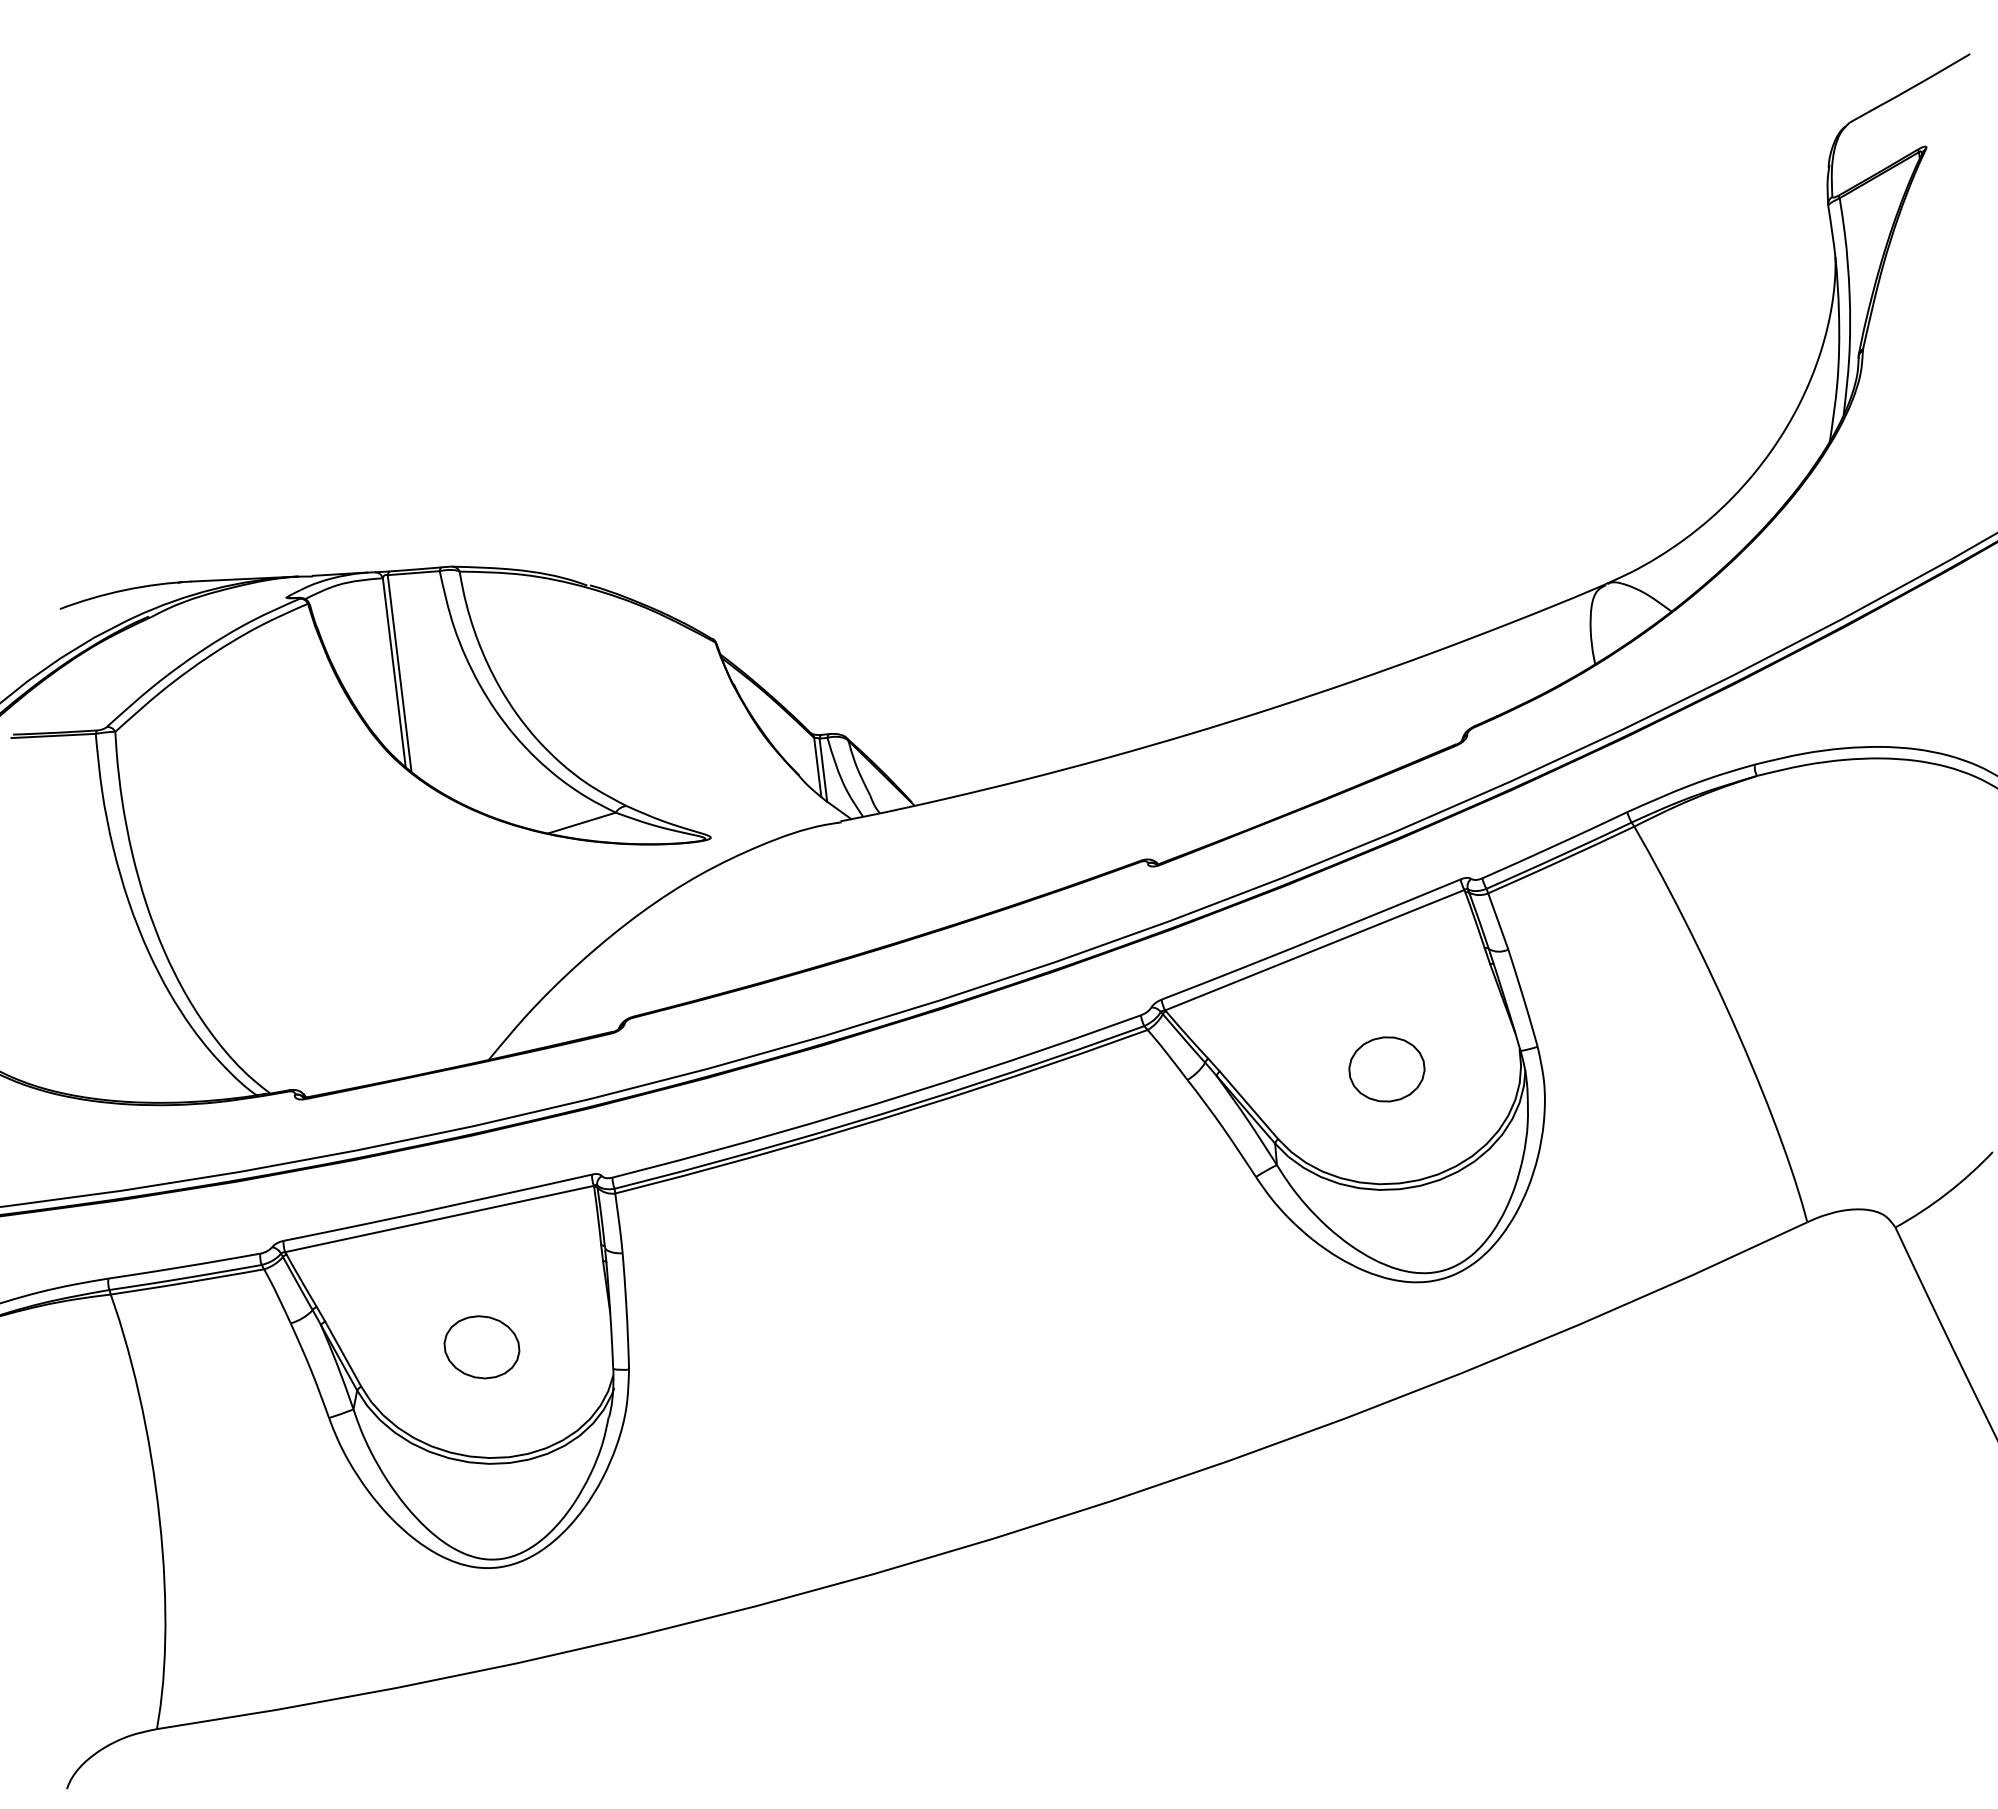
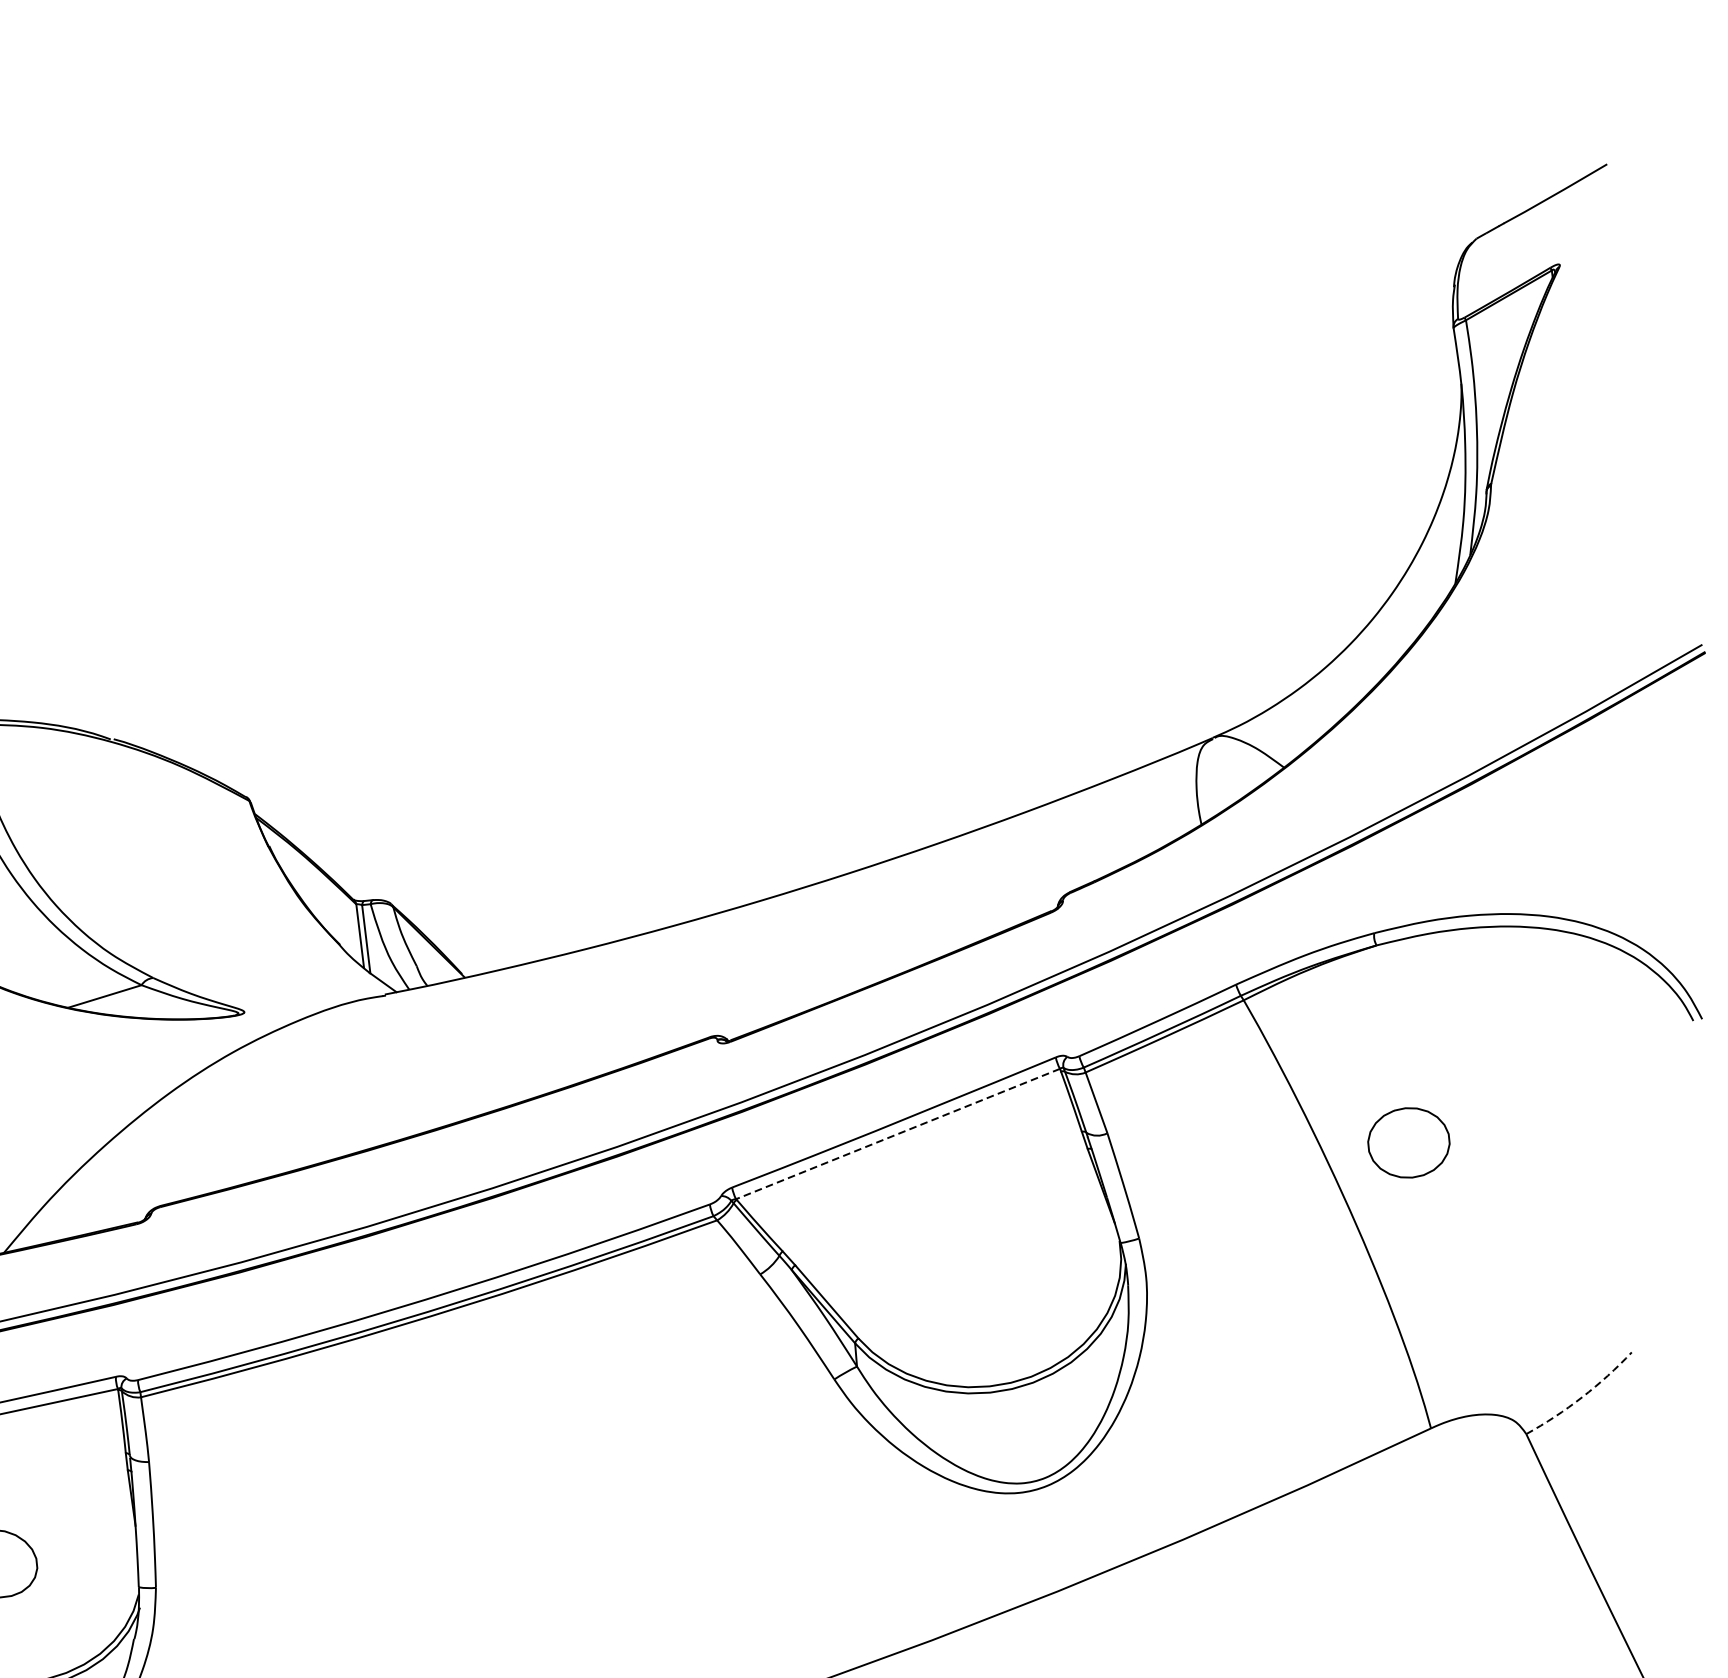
line: (1314, 950) -> (897, 1134), solid -> dashed
part: (1386, 1069) -> (1408, 1142), moved
arc: (1947, 1193) -> (1582, 1397), solid -> dashed

